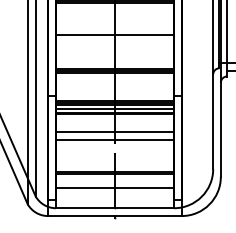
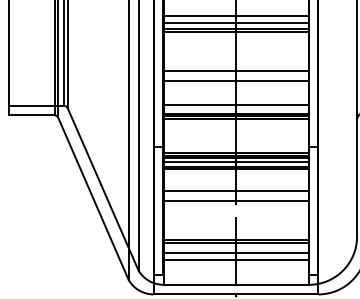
line: (114, 42) -> (235, 80), added
line: (114, 61) -> (235, 104), added
line: (114, 182) -> (235, 253), added

